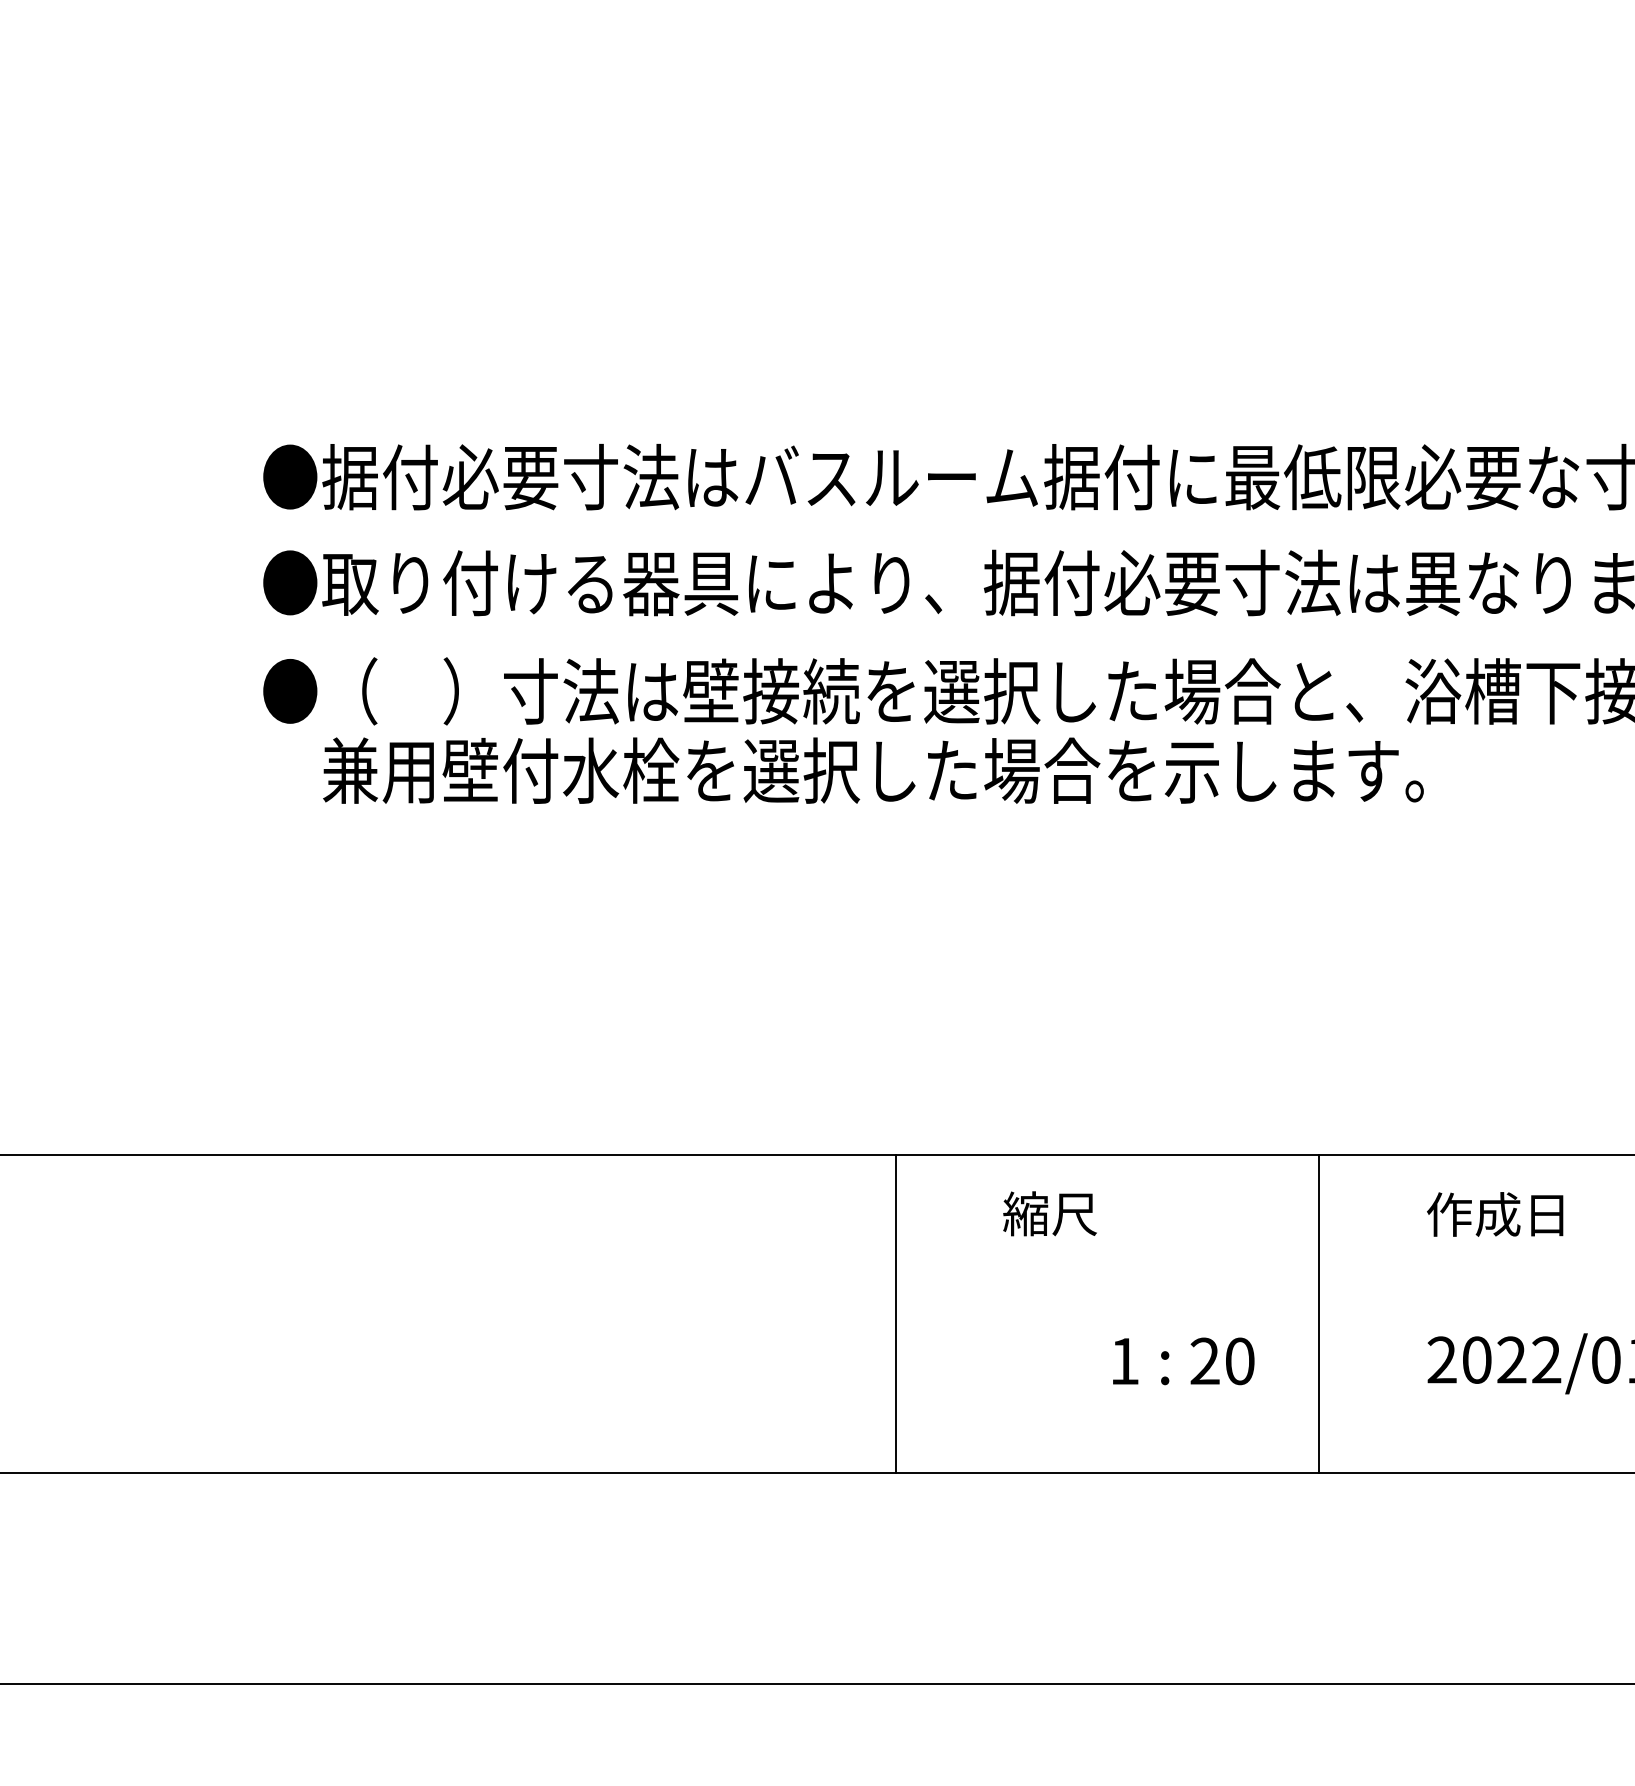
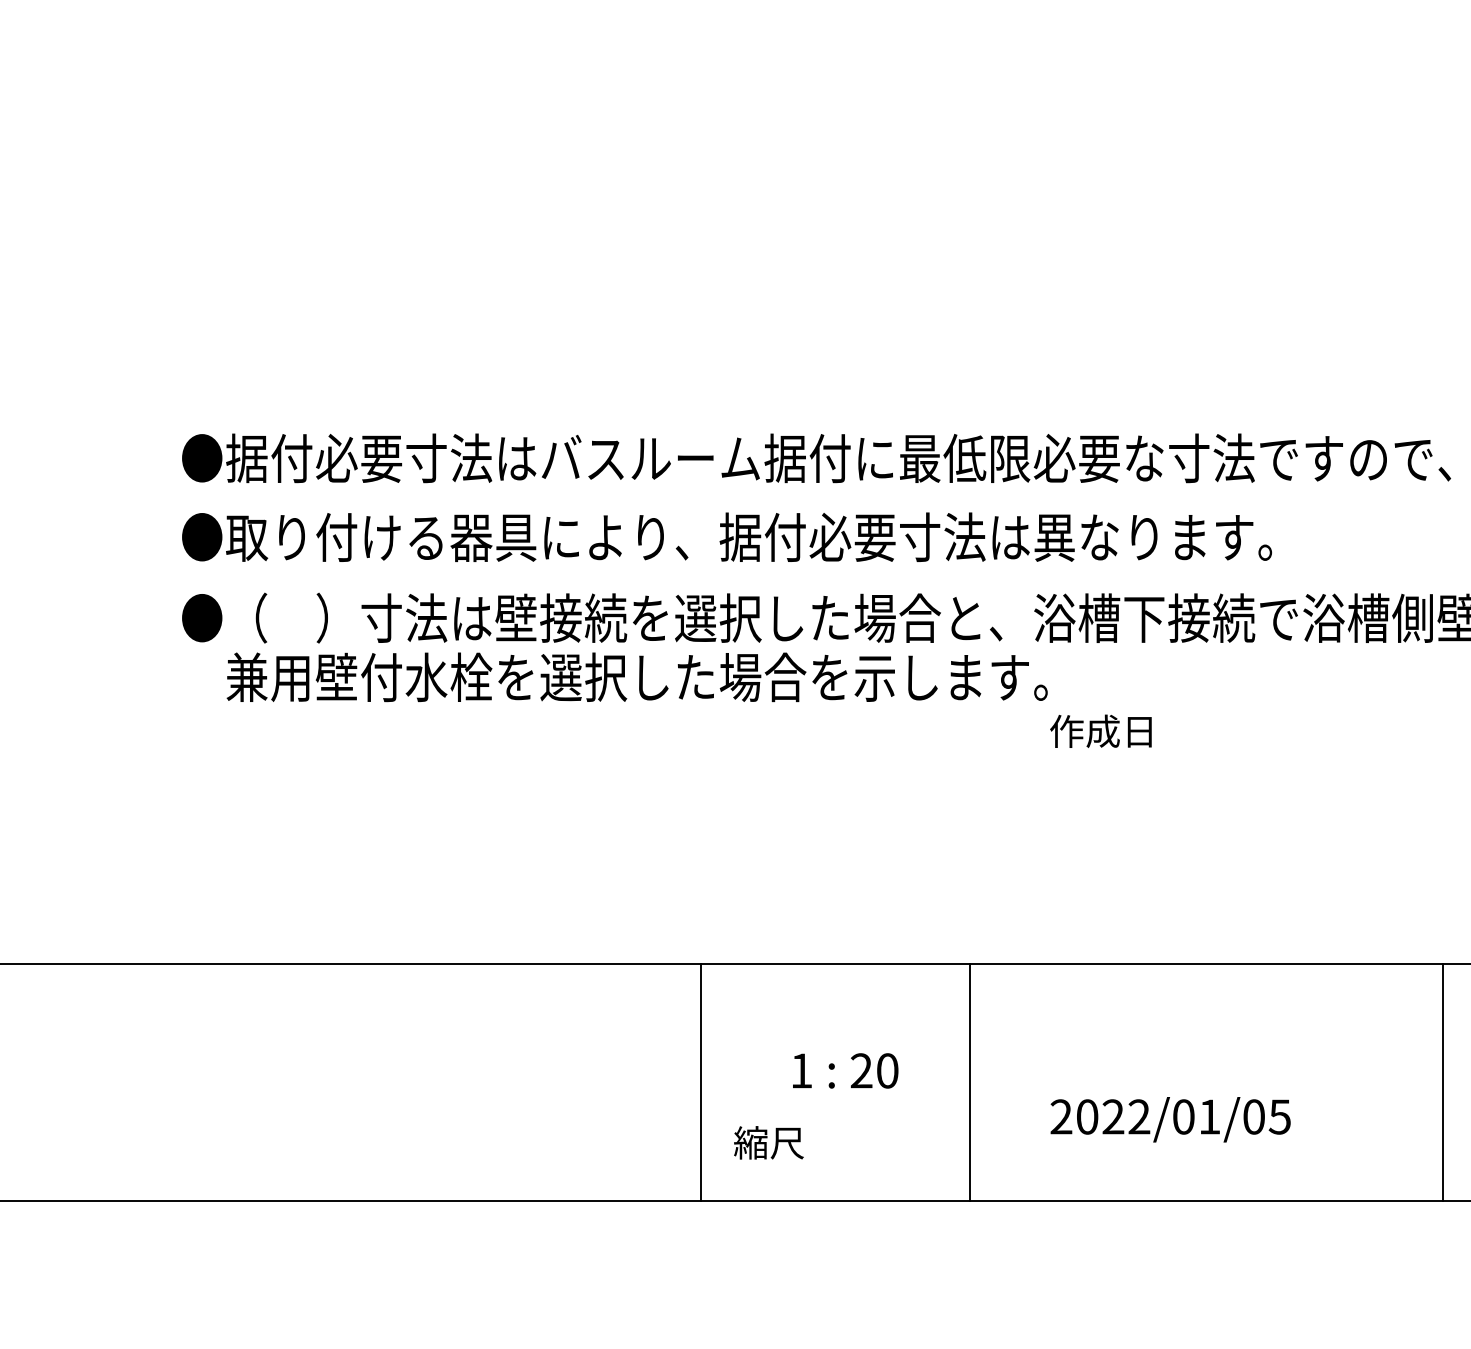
text: (1049, 1213) -> (768, 1142), moved
text: (1494, 1213) -> (1100, 730), moved
line: (895, 1313) -> (700, 1082), moved
text: (1183, 1360) -> (845, 1070), moved

